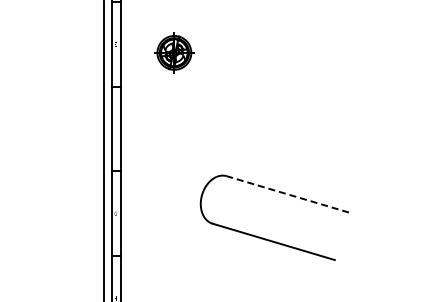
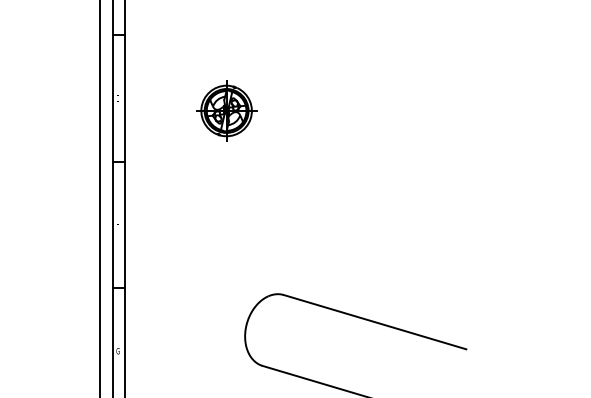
part: (174, 52) -> (226, 110), moved
line: (287, 194) -> (374, 322), dashed -> solid

